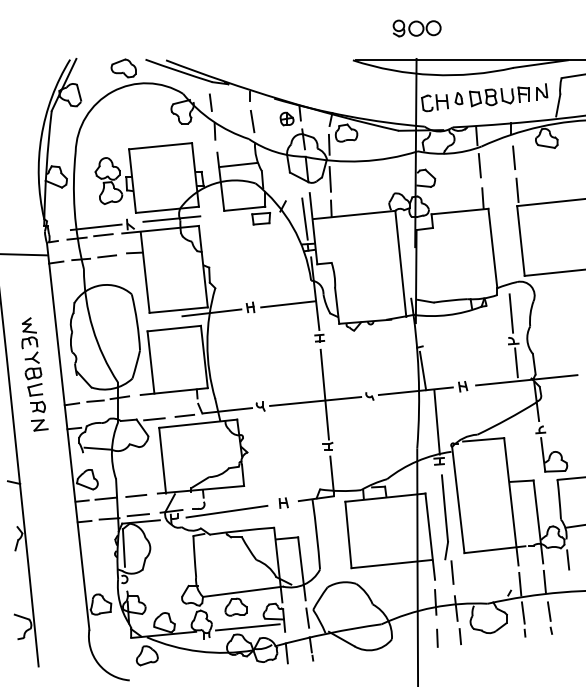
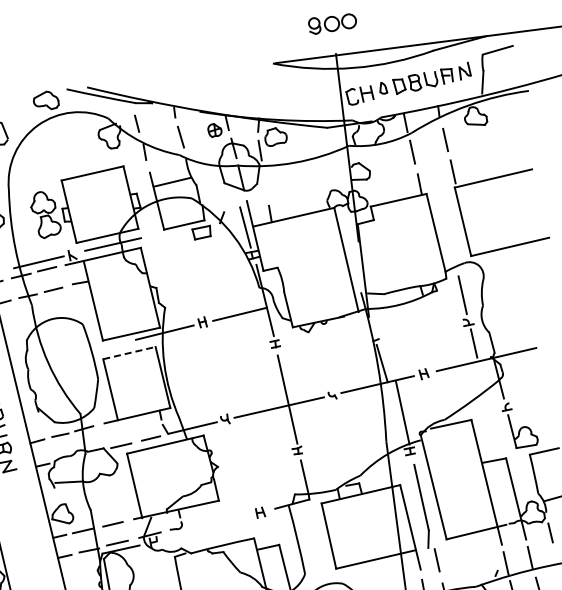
line: (330, 179) -> (265, 184), removed
line: (174, 328) -> (129, 352), solid -> dashed
line: (226, 511) -> (204, 528), removed

